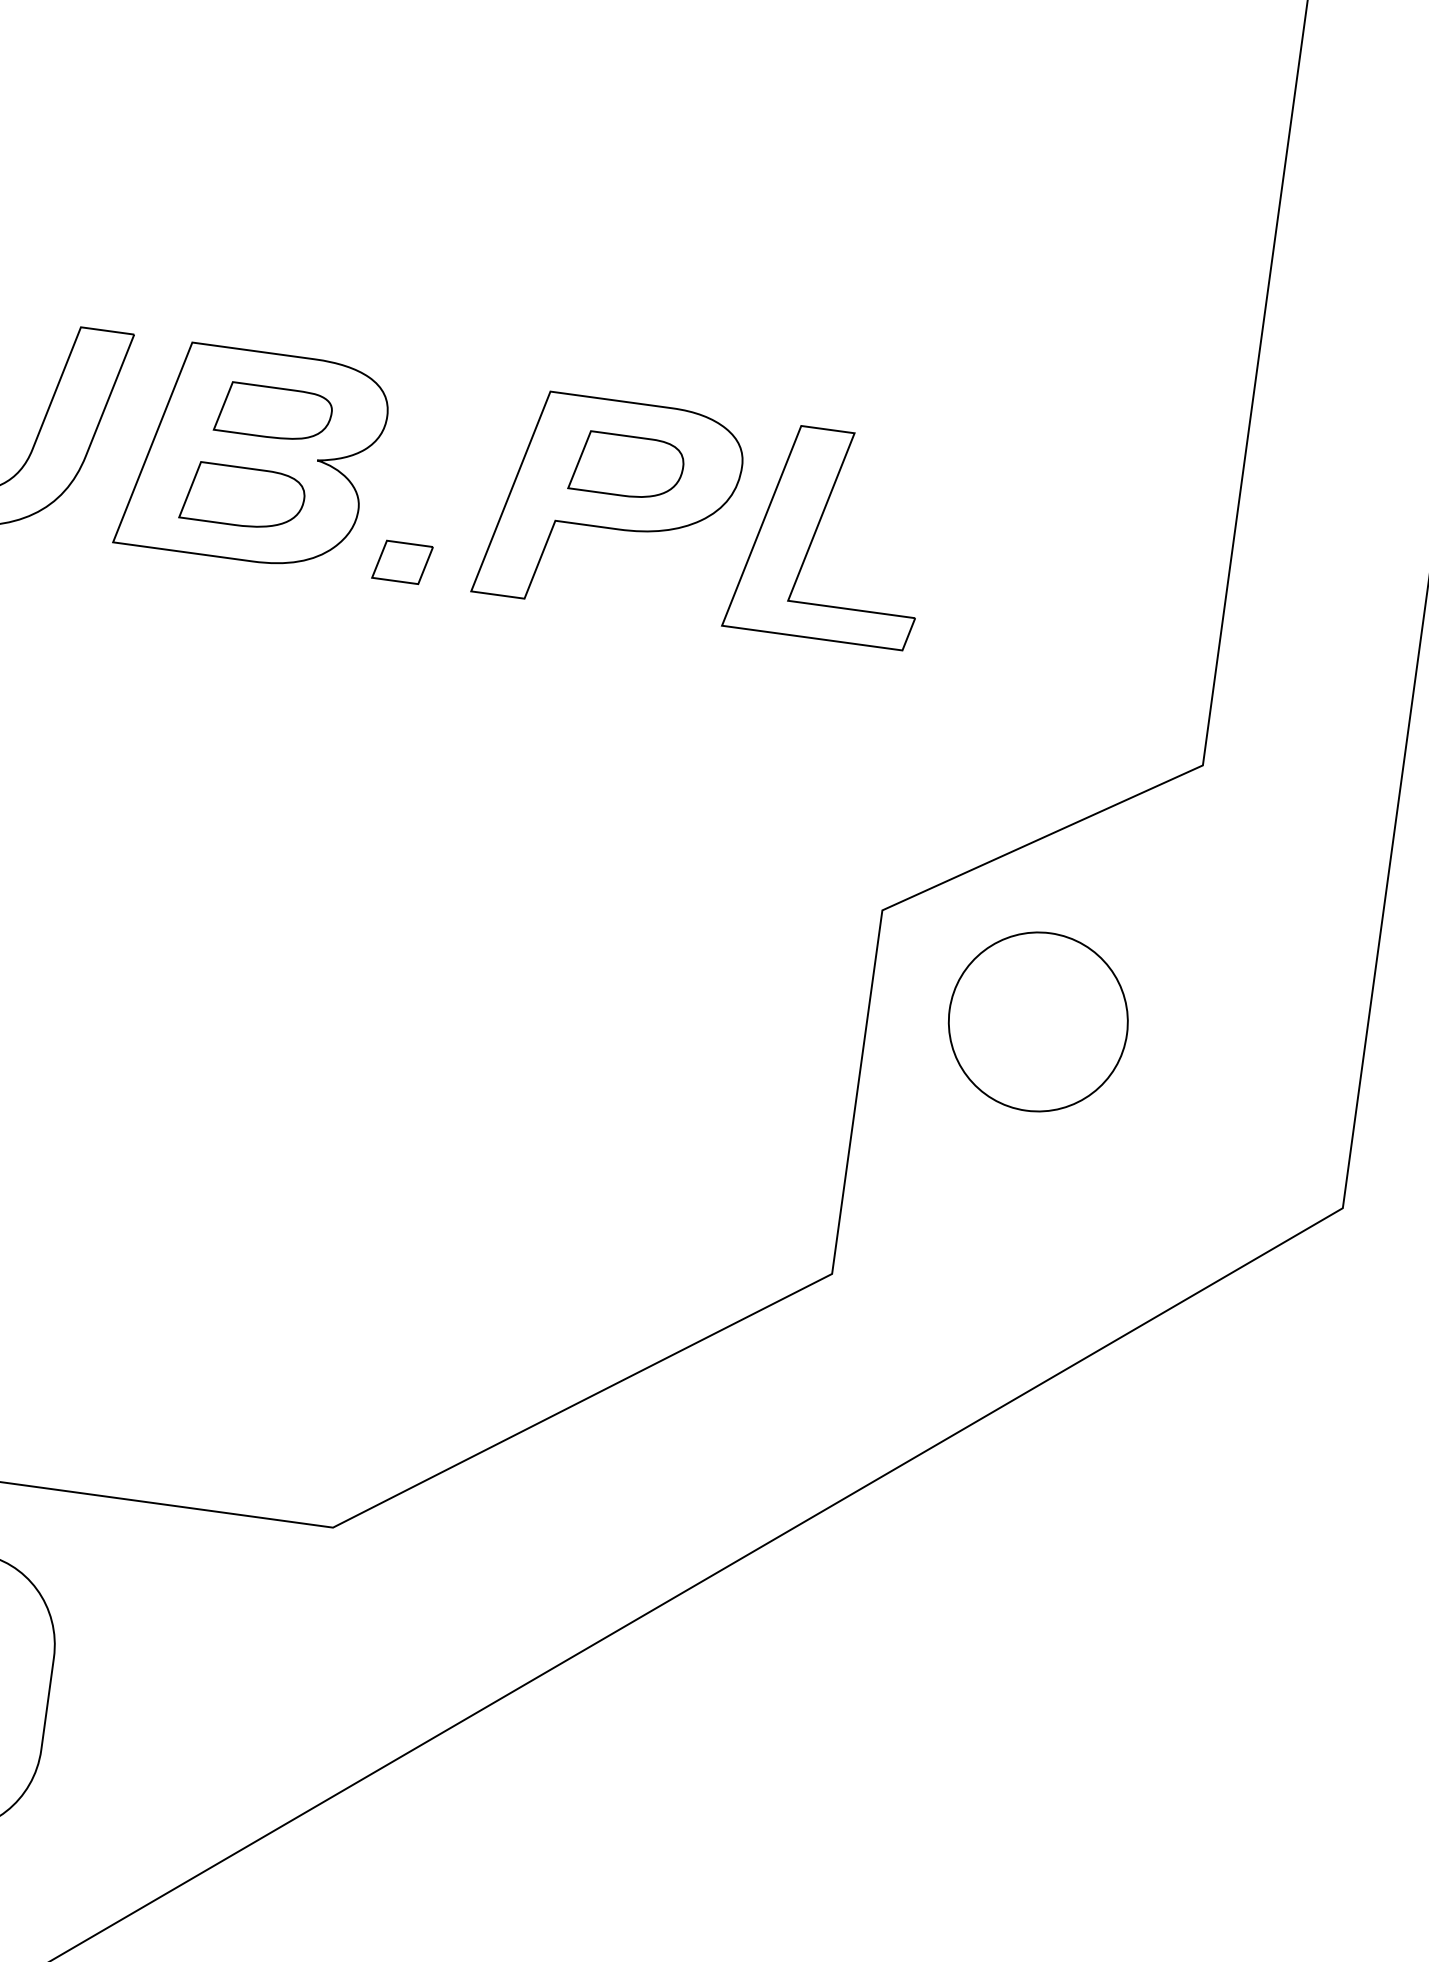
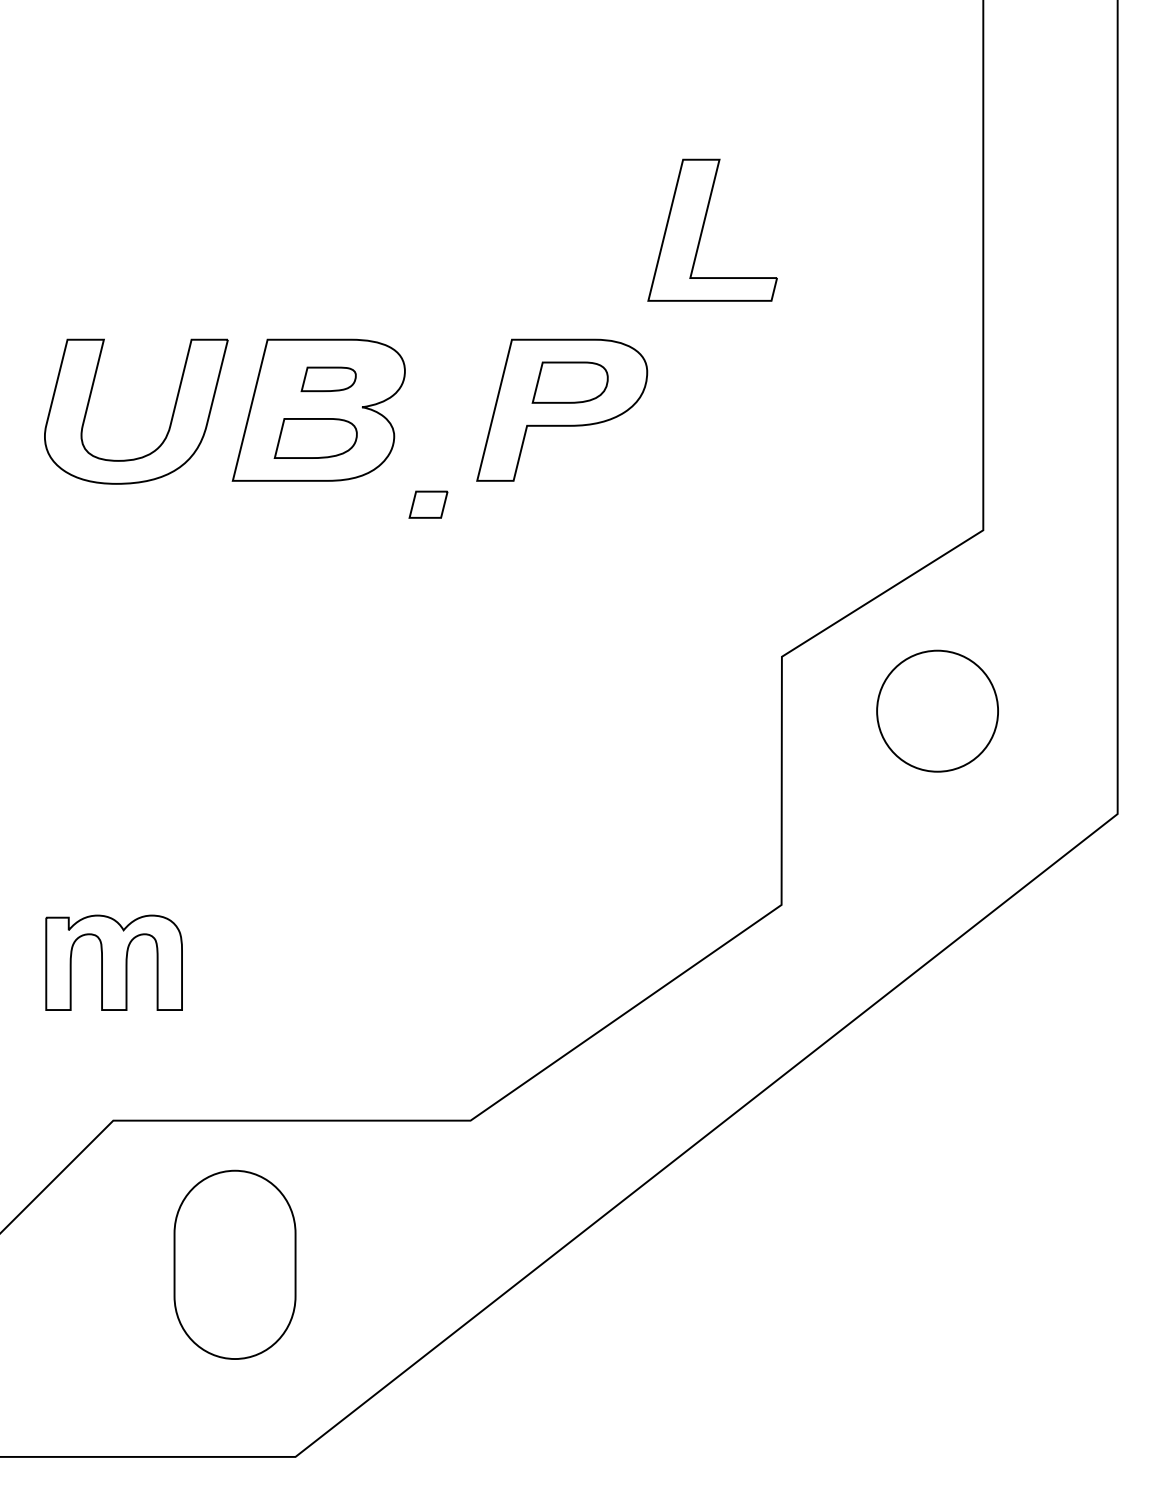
part: (273, 413) -> (328, 379), size x0.7
part: (819, 526) -> (704, 225), moved
part: (402, 562) -> (428, 504), moved
part: (1038, 1020) -> (937, 710), moved

